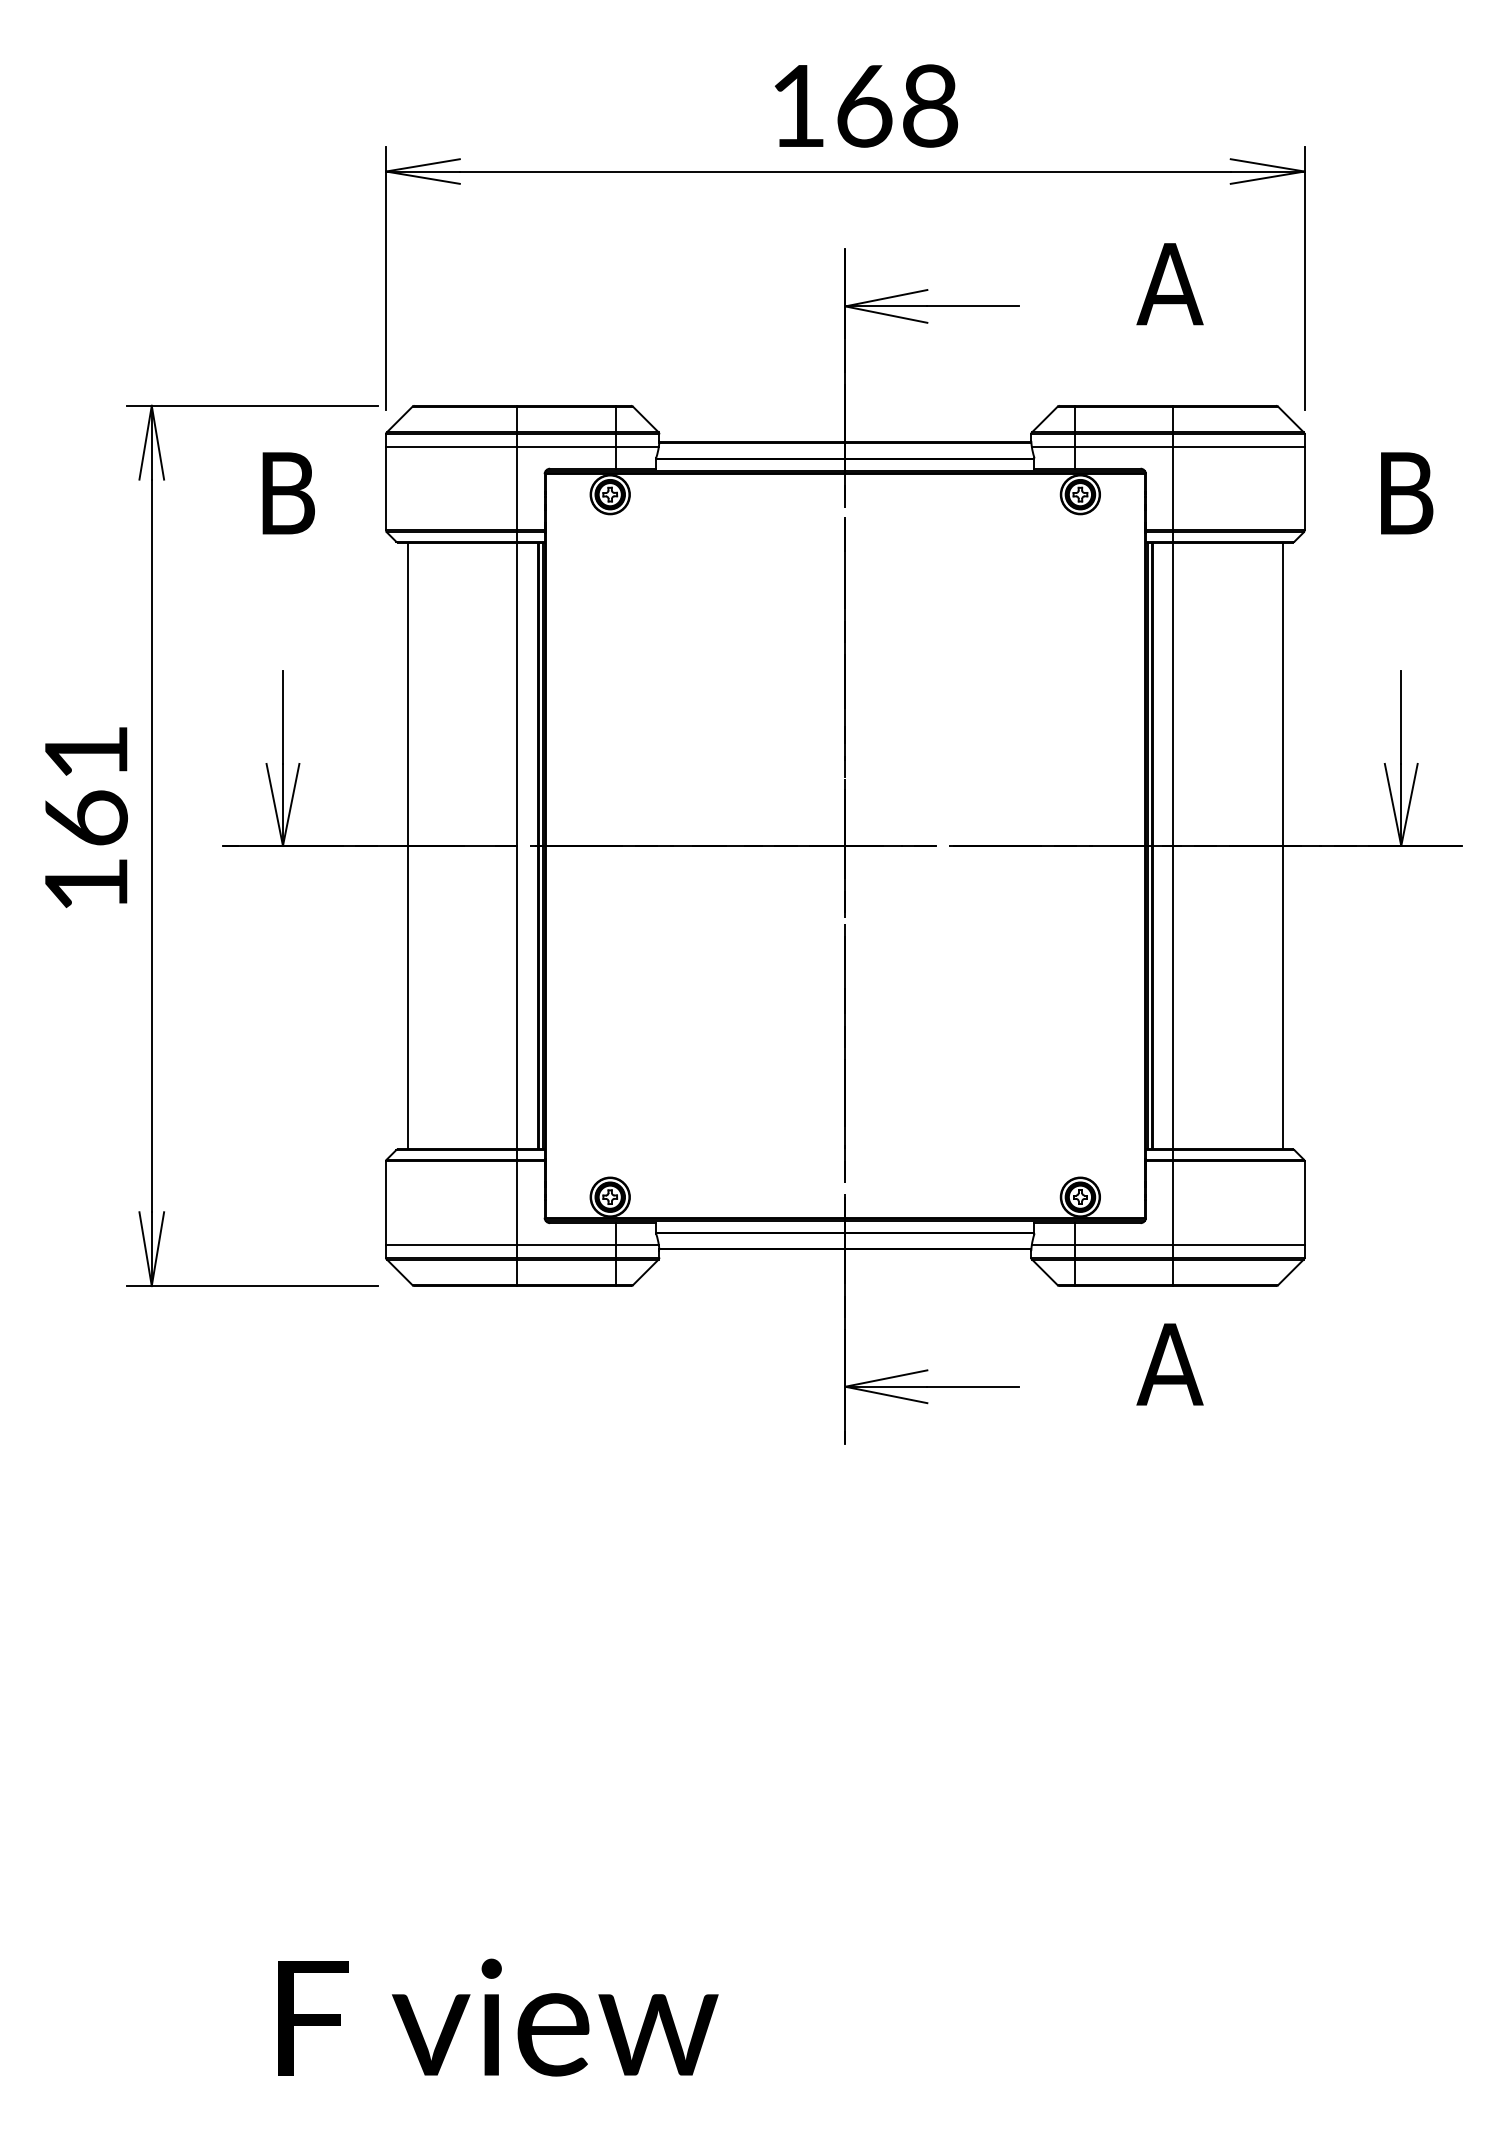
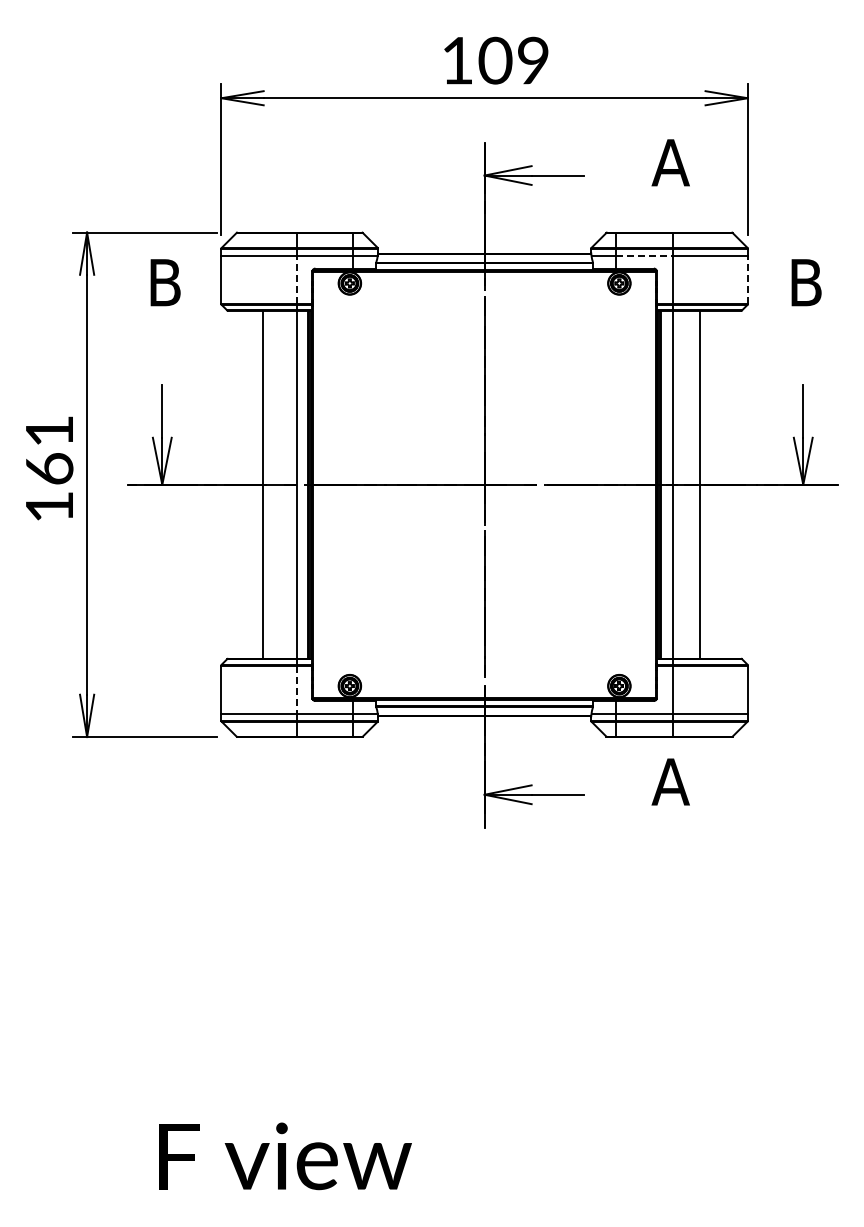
text: (895, 105) -> (513, 60), 168 -> 109
line: (1124, 447) -> (644, 256), solid -> dashed
line: (517, 489) -> (296, 280), solid -> dashed
line: (1303, 489) -> (747, 280), solid -> dashed
line: (407, 845) -> (262, 484), moved
line: (1283, 845) -> (700, 484), moved
line: (517, 1203) -> (296, 689), solid -> dashed

